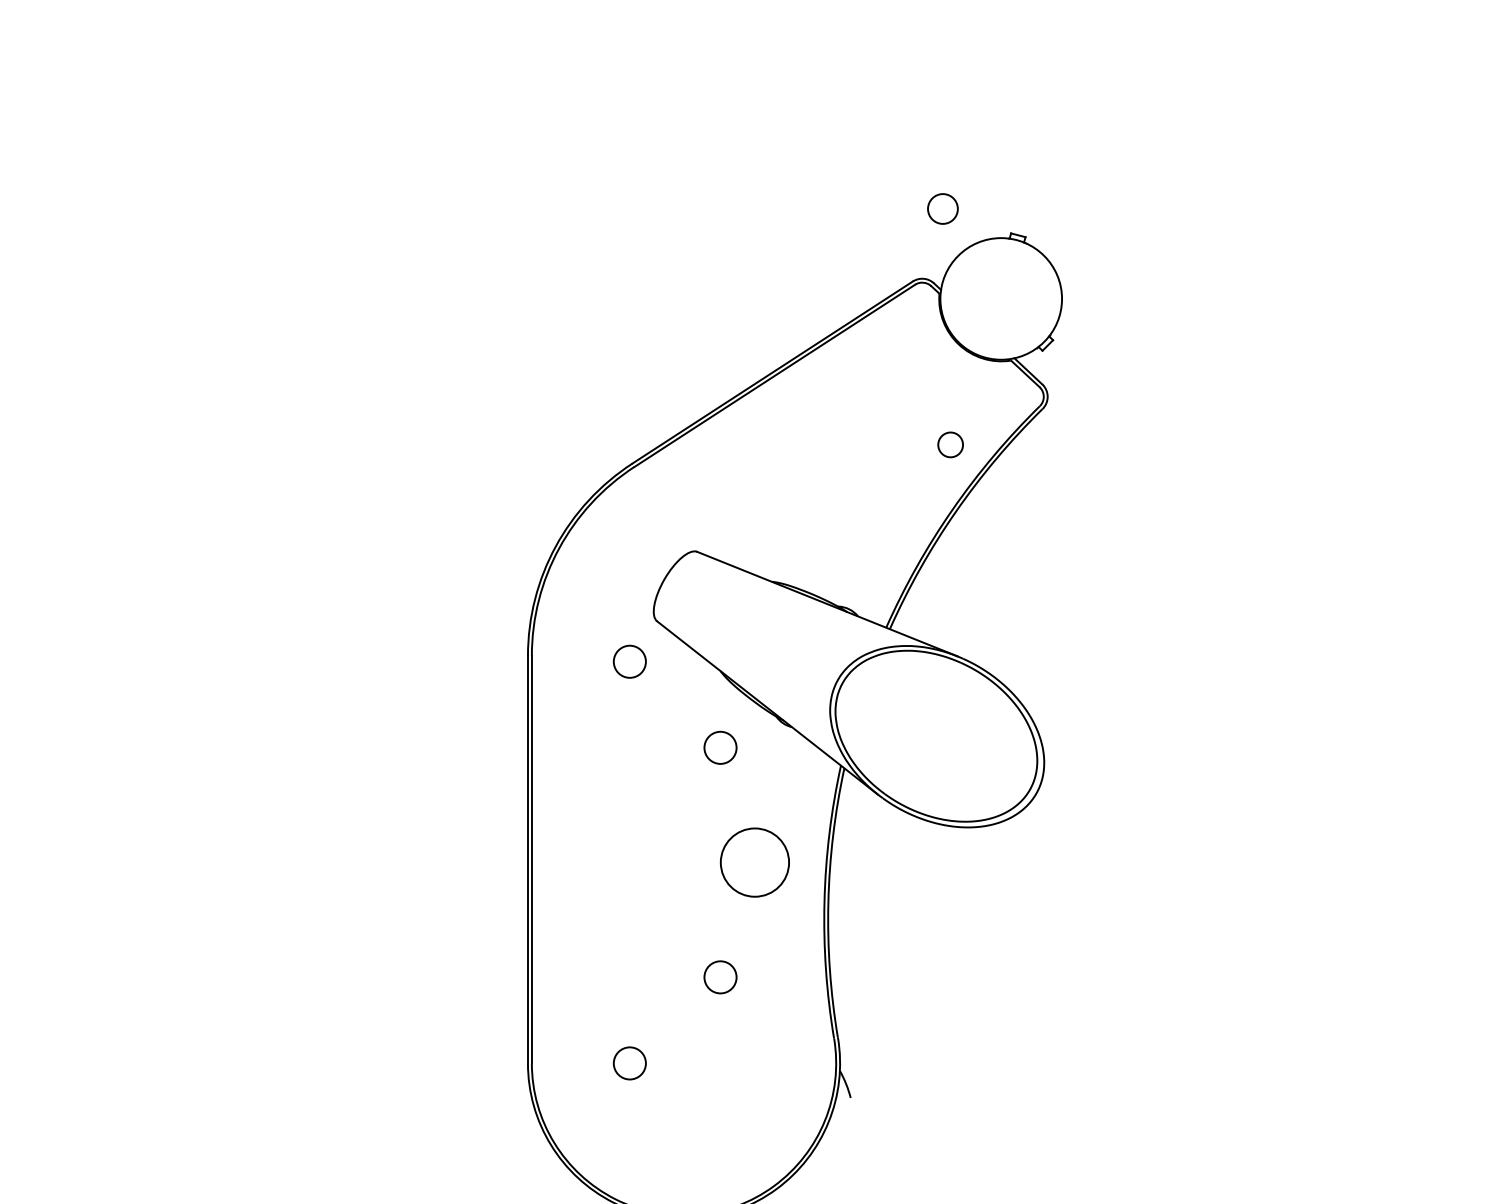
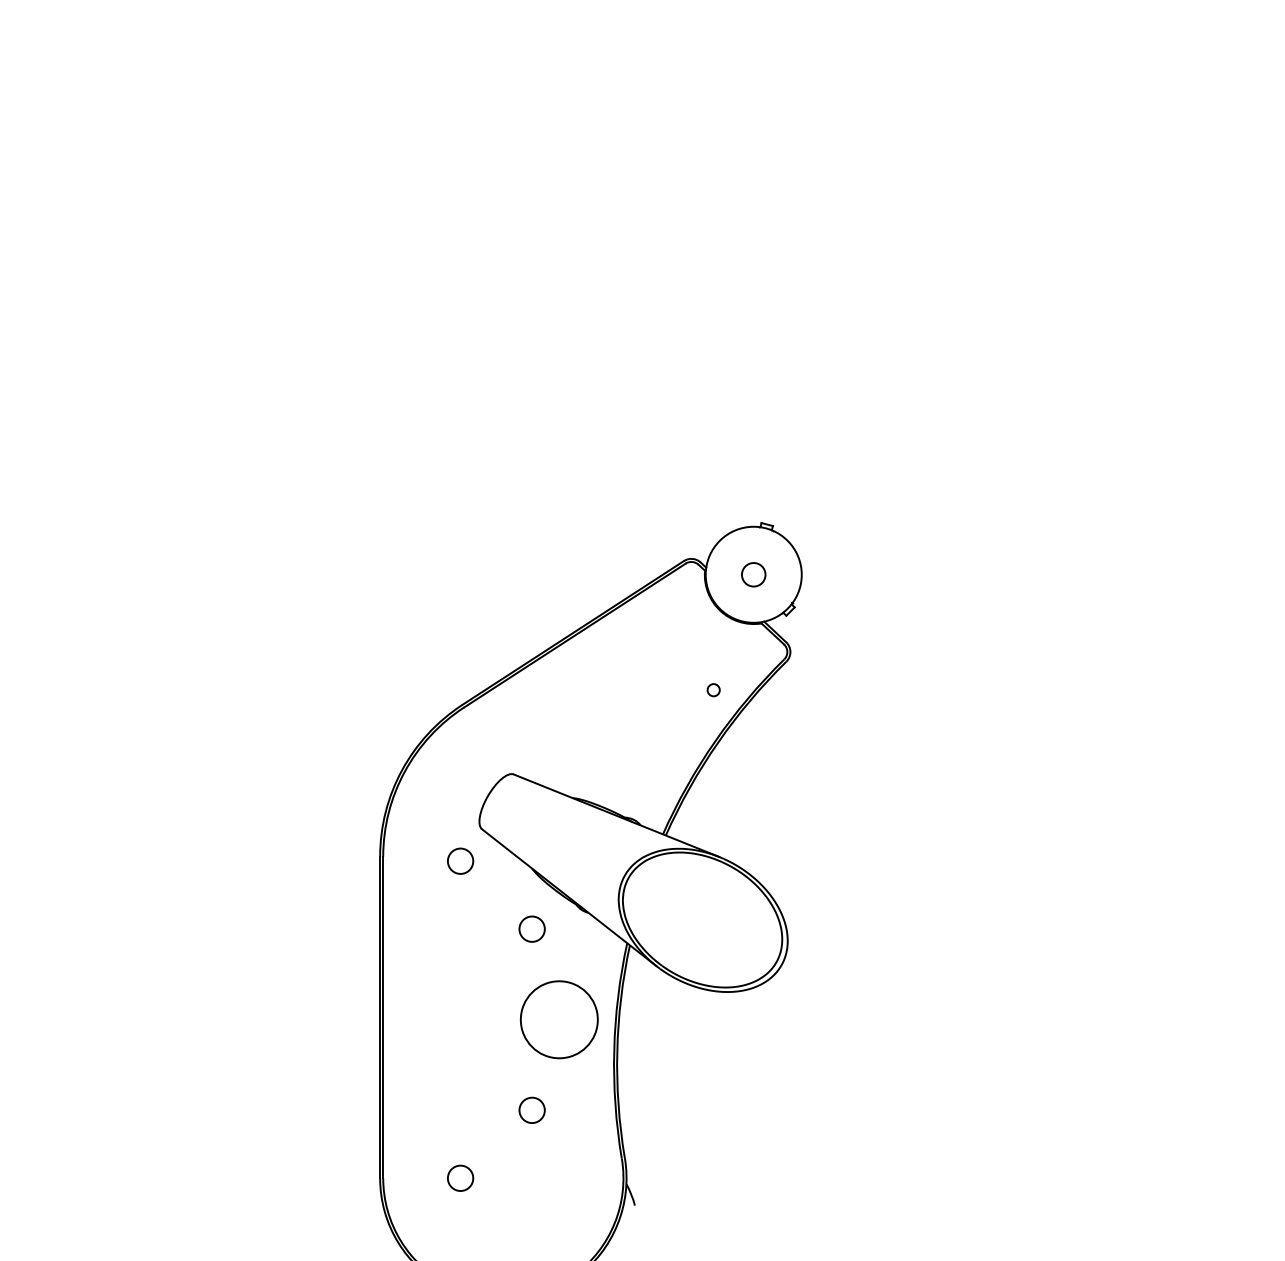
circle: (942, 208) -> (753, 574), moved
circle: (950, 445) -> (713, 690), size x0.62
circle: (753, 862) -> (558, 1019), size x1.43

